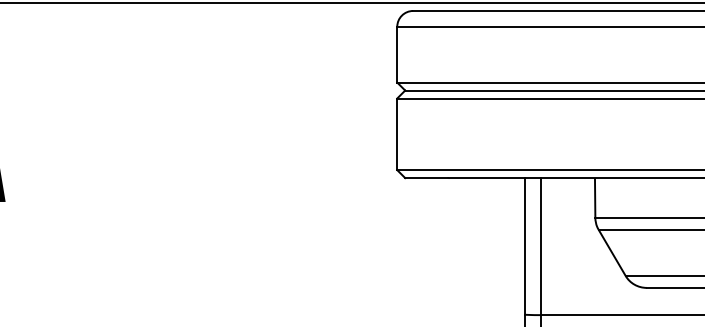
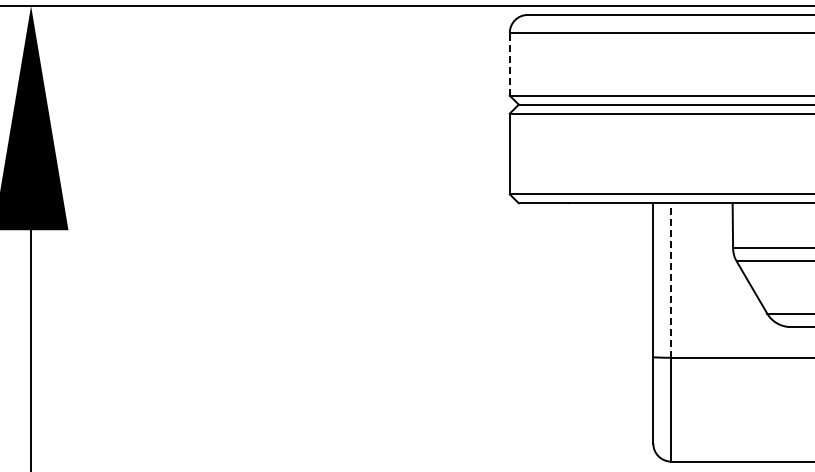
line: (396, 54) -> (509, 63), solid -> dashed
line: (540, 246) -> (671, 280), solid -> dashed

